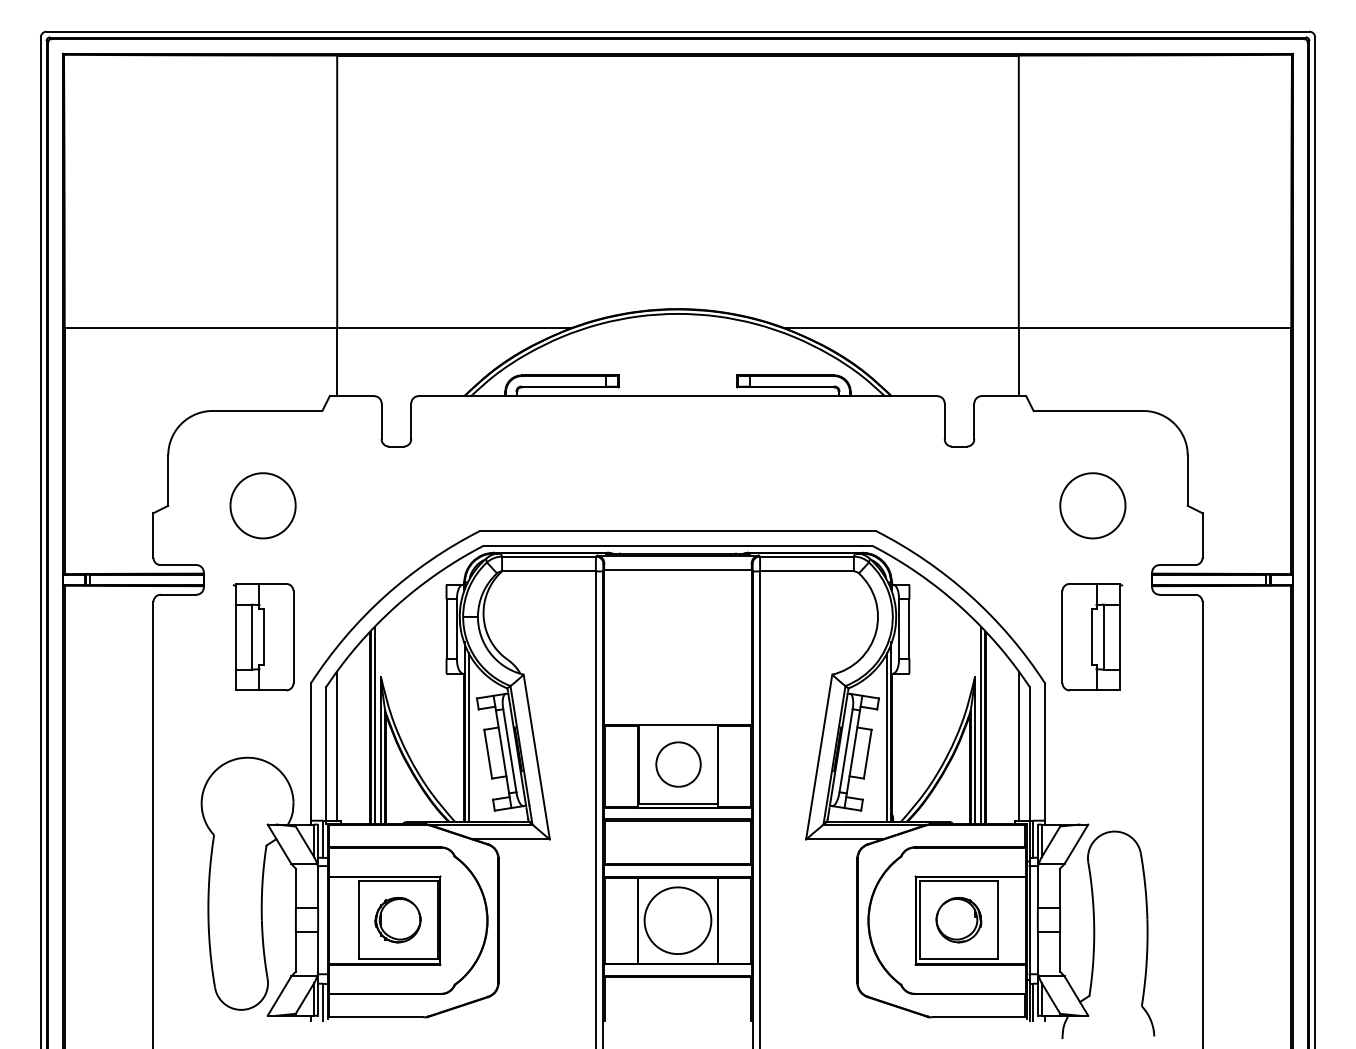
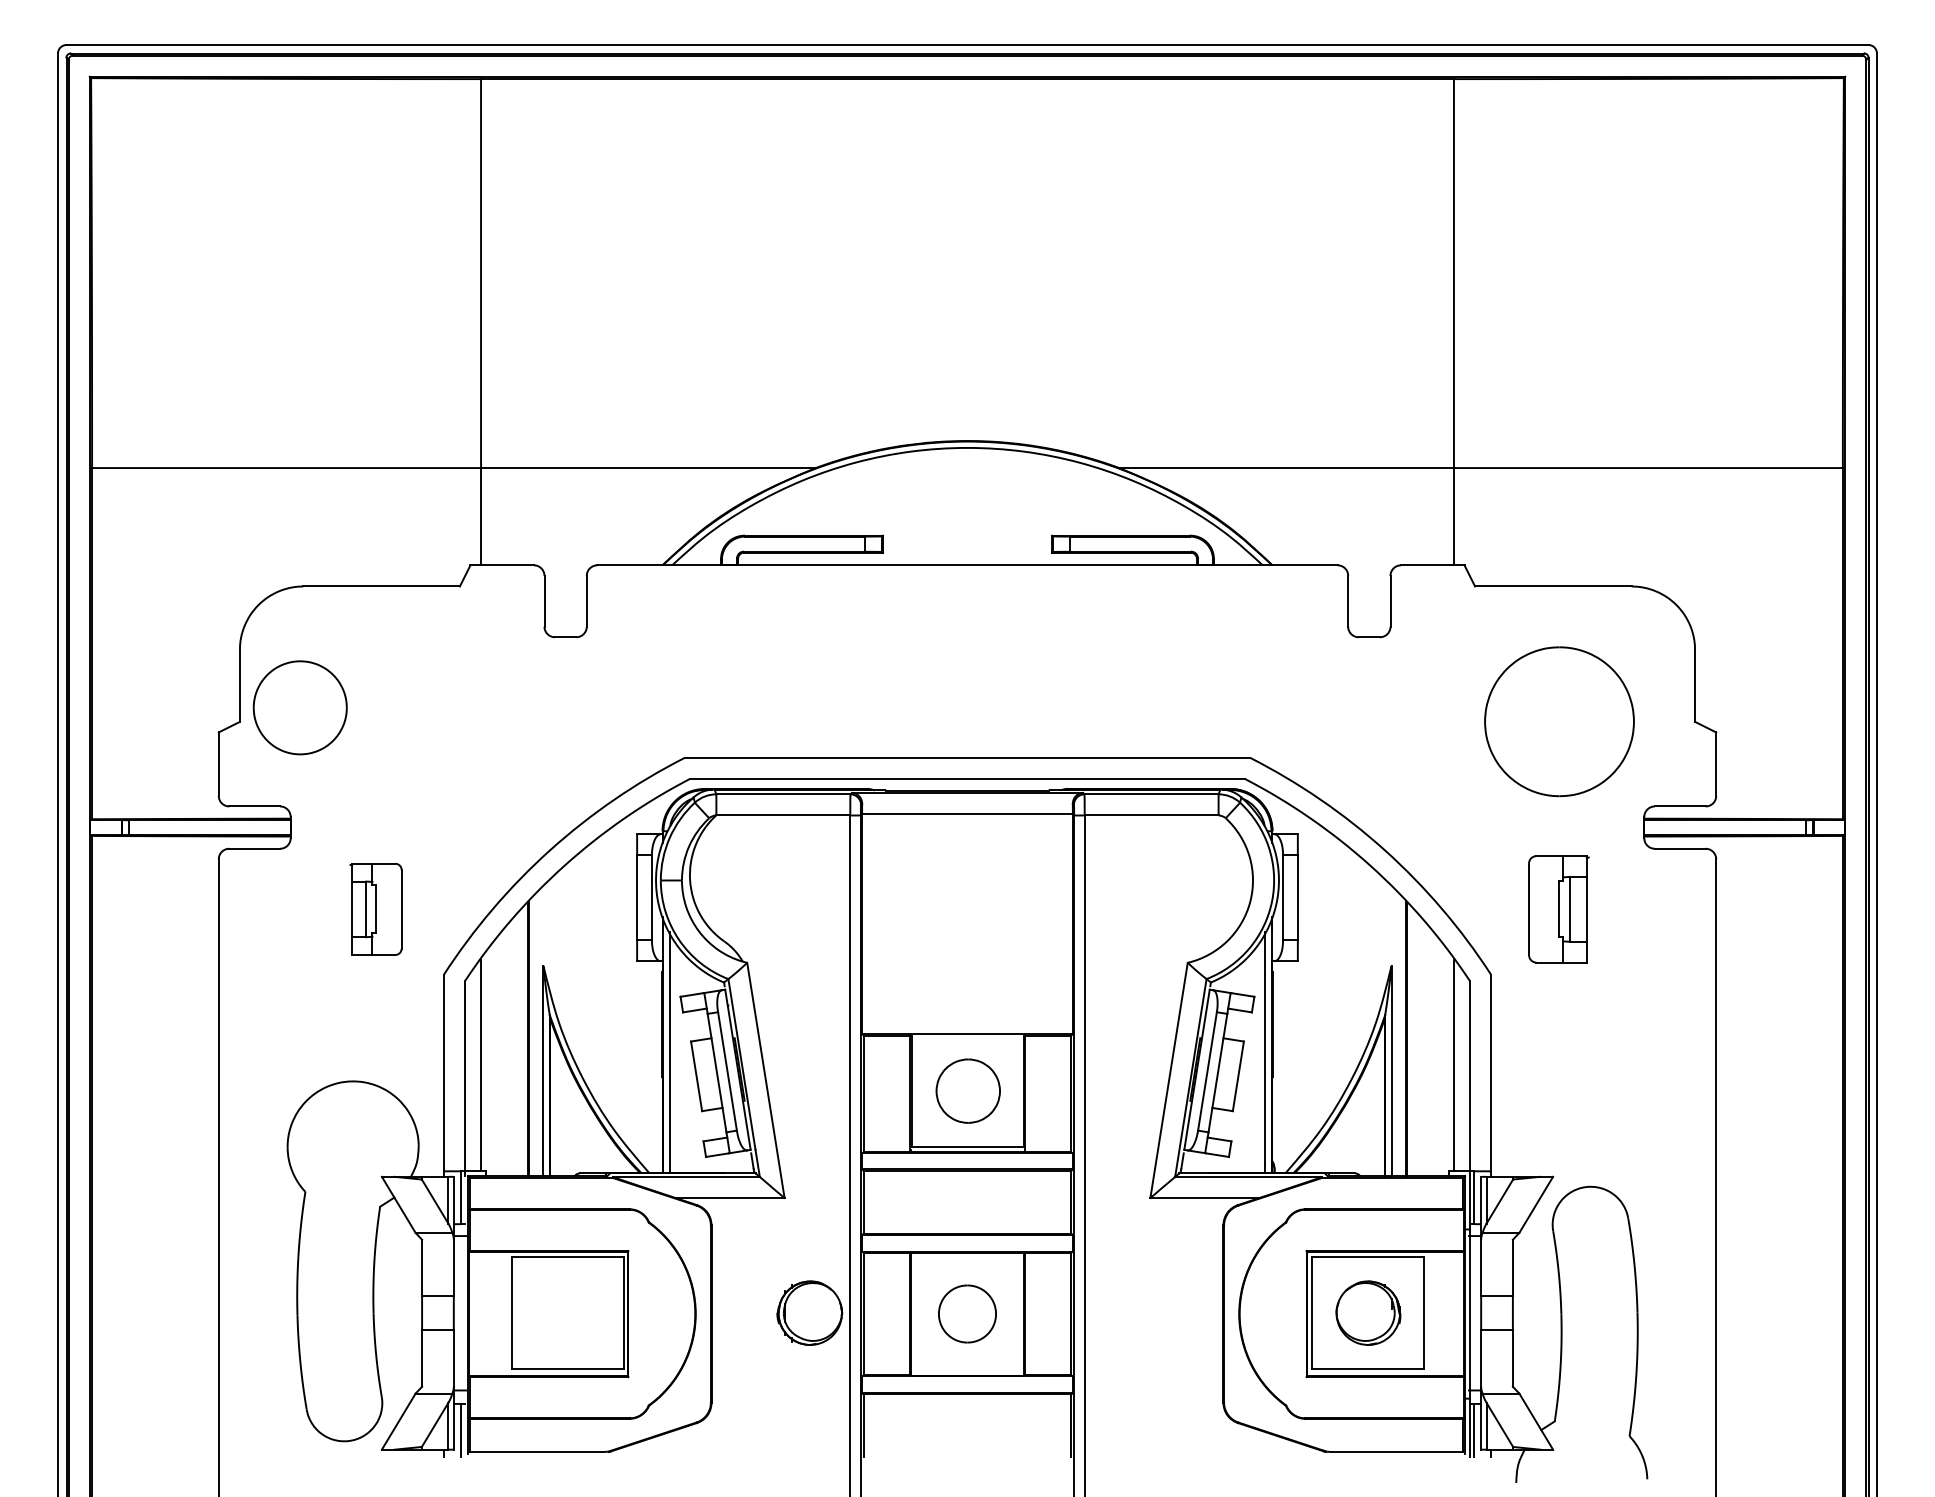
part: (262, 505) -> (299, 707), moved
part: (1092, 505) -> (1559, 721), size x1.6
part: (263, 637) -> (375, 909), size x0.6
part: (1092, 637) -> (1558, 909), size x0.7
line: (374, 725) -> (534, 1035), removed
line: (981, 725) -> (1400, 1035), removed
part: (397, 919) -> (809, 1312), moved
part: (678, 920) -> (967, 1313), size x0.6

